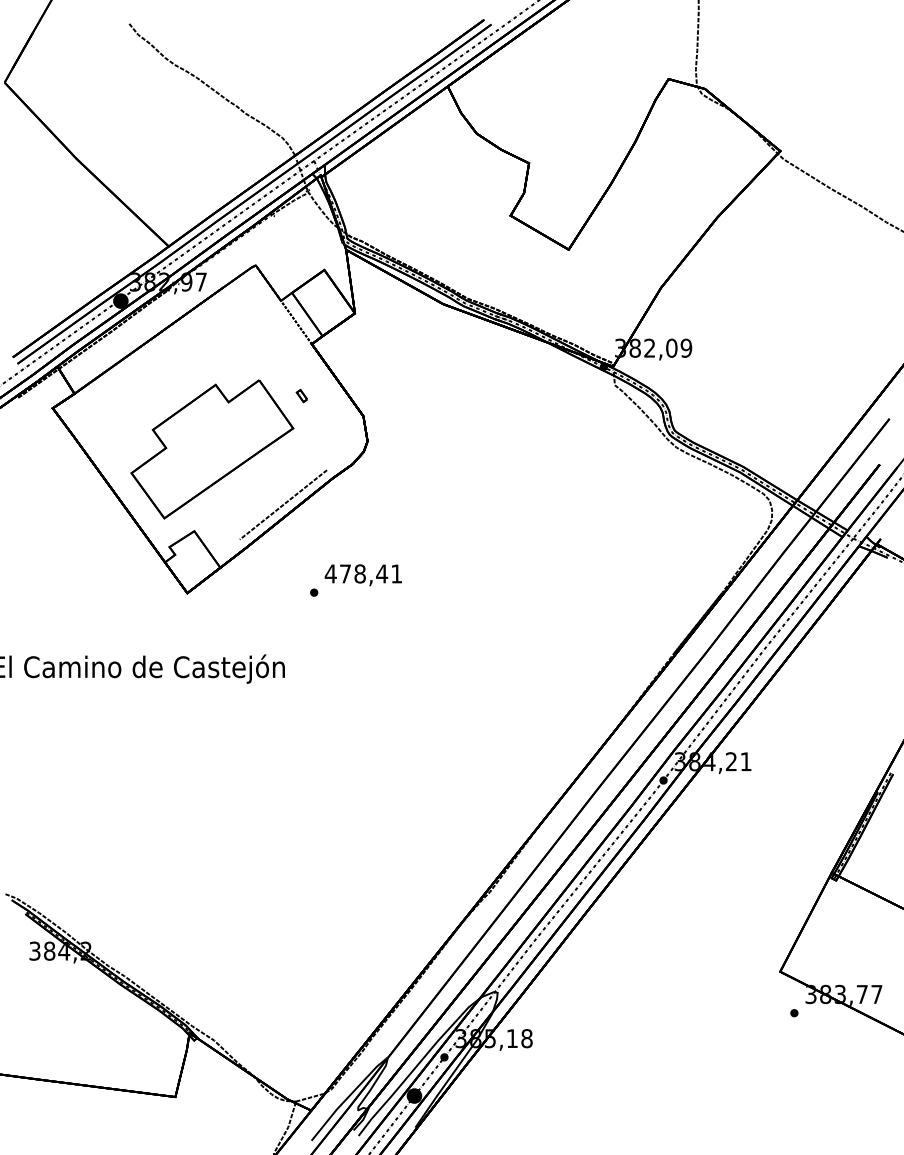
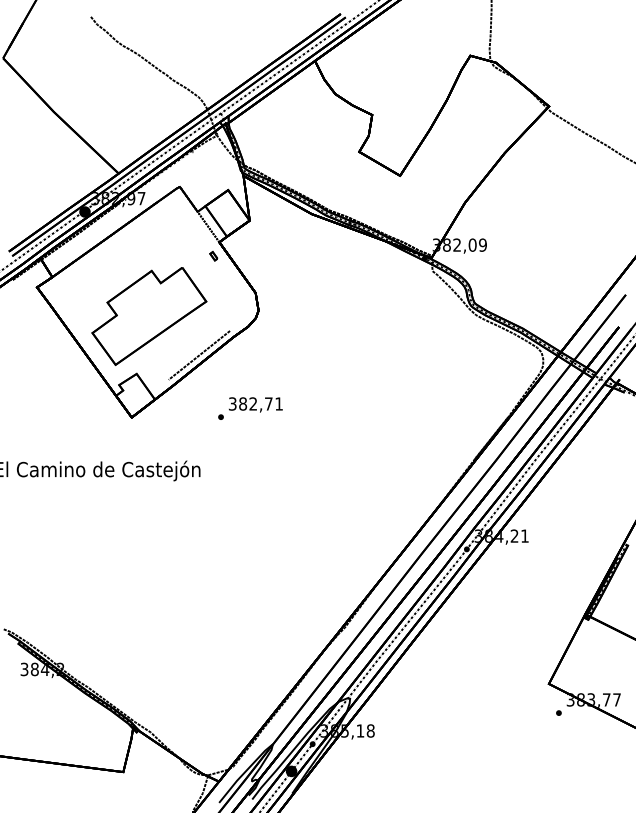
part: (301, 395) -> (213, 255), moved
text: (356, 573) -> (250, 403), 478,41 -> 382,71

